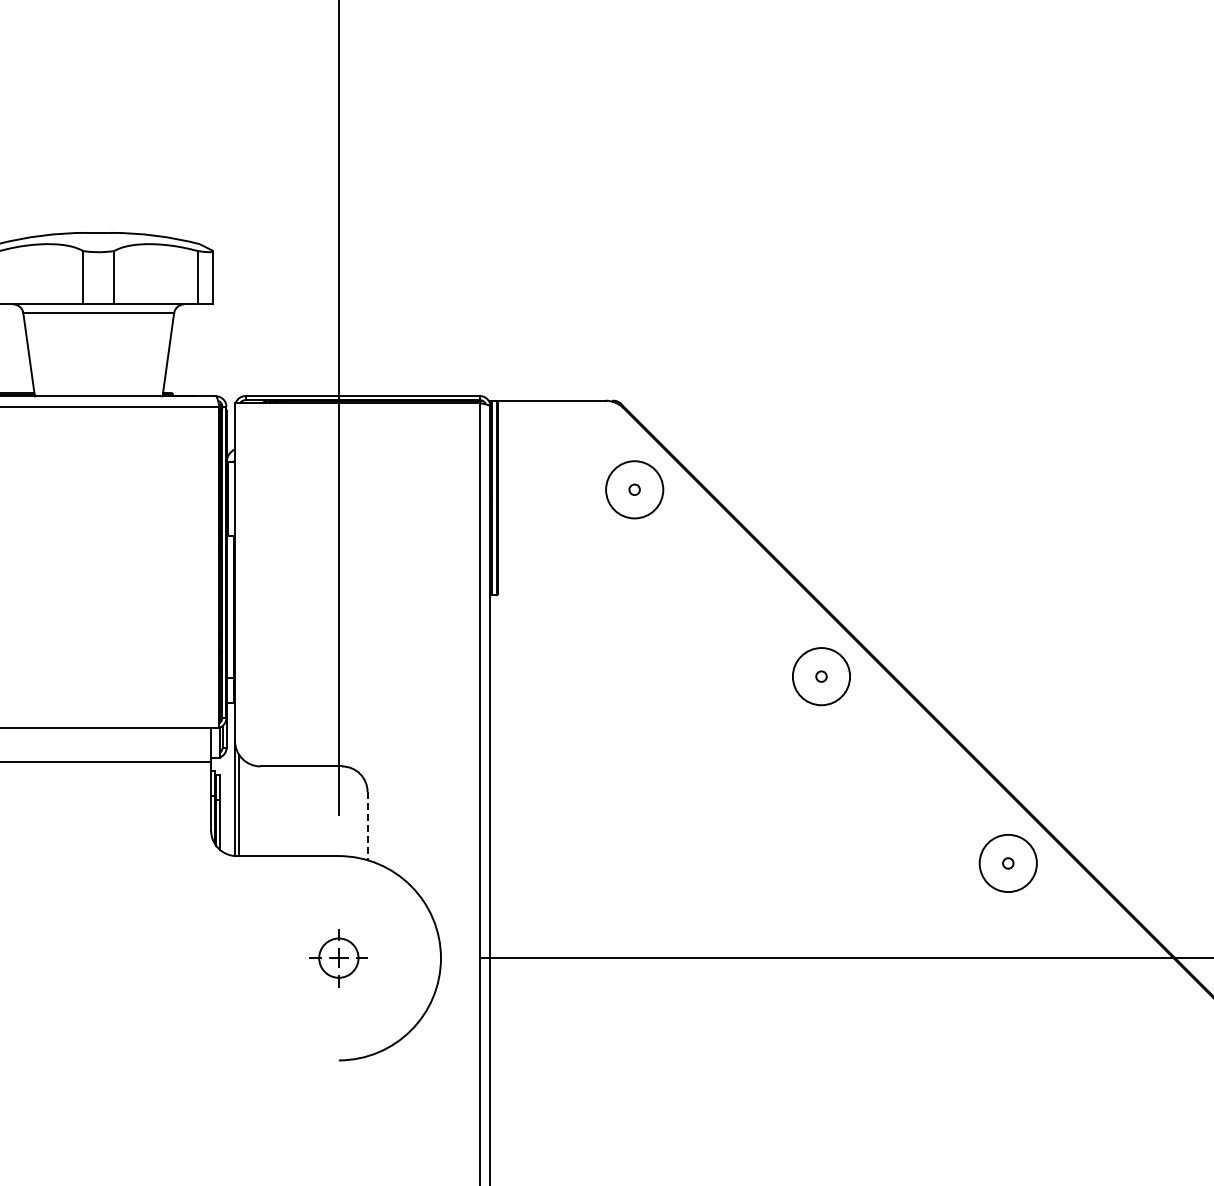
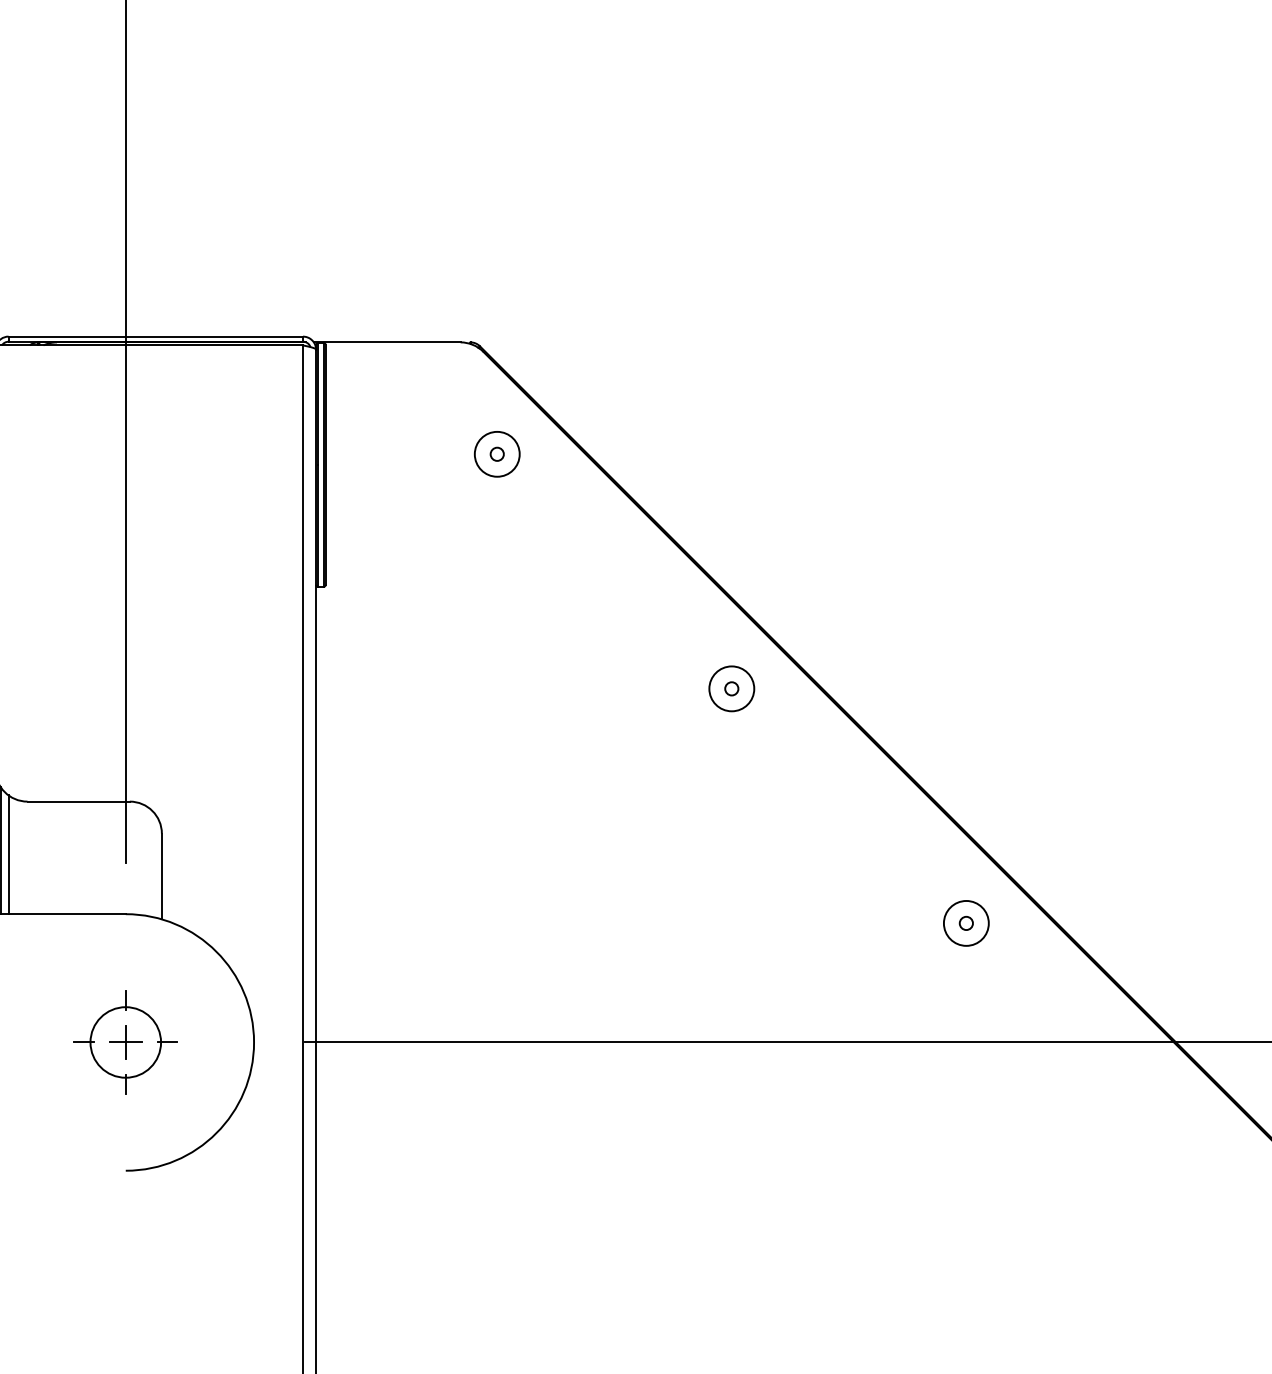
circle: (634, 489) -> (497, 453), size x0.62
circle: (821, 676) -> (731, 688), size x0.62
line: (245, 808) -> (8, 854), added
line: (367, 826) -> (161, 877), dashed -> solid
circle: (1008, 863) -> (966, 923), size x0.62
part: (338, 957) -> (125, 1041), size x1.43

